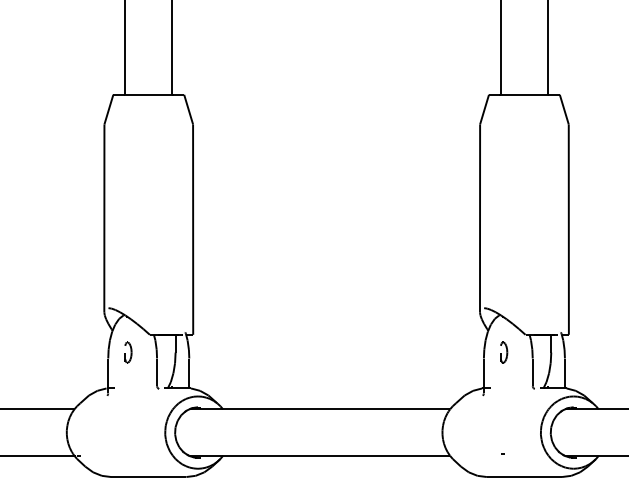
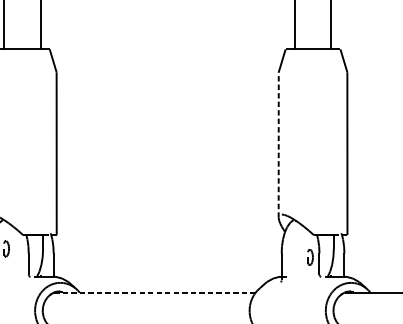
line: (480, 218) -> (279, 145), solid -> dashed
part: (504, 352) -> (310, 257), moved
line: (319, 409) -> (154, 292), solid -> dashed

